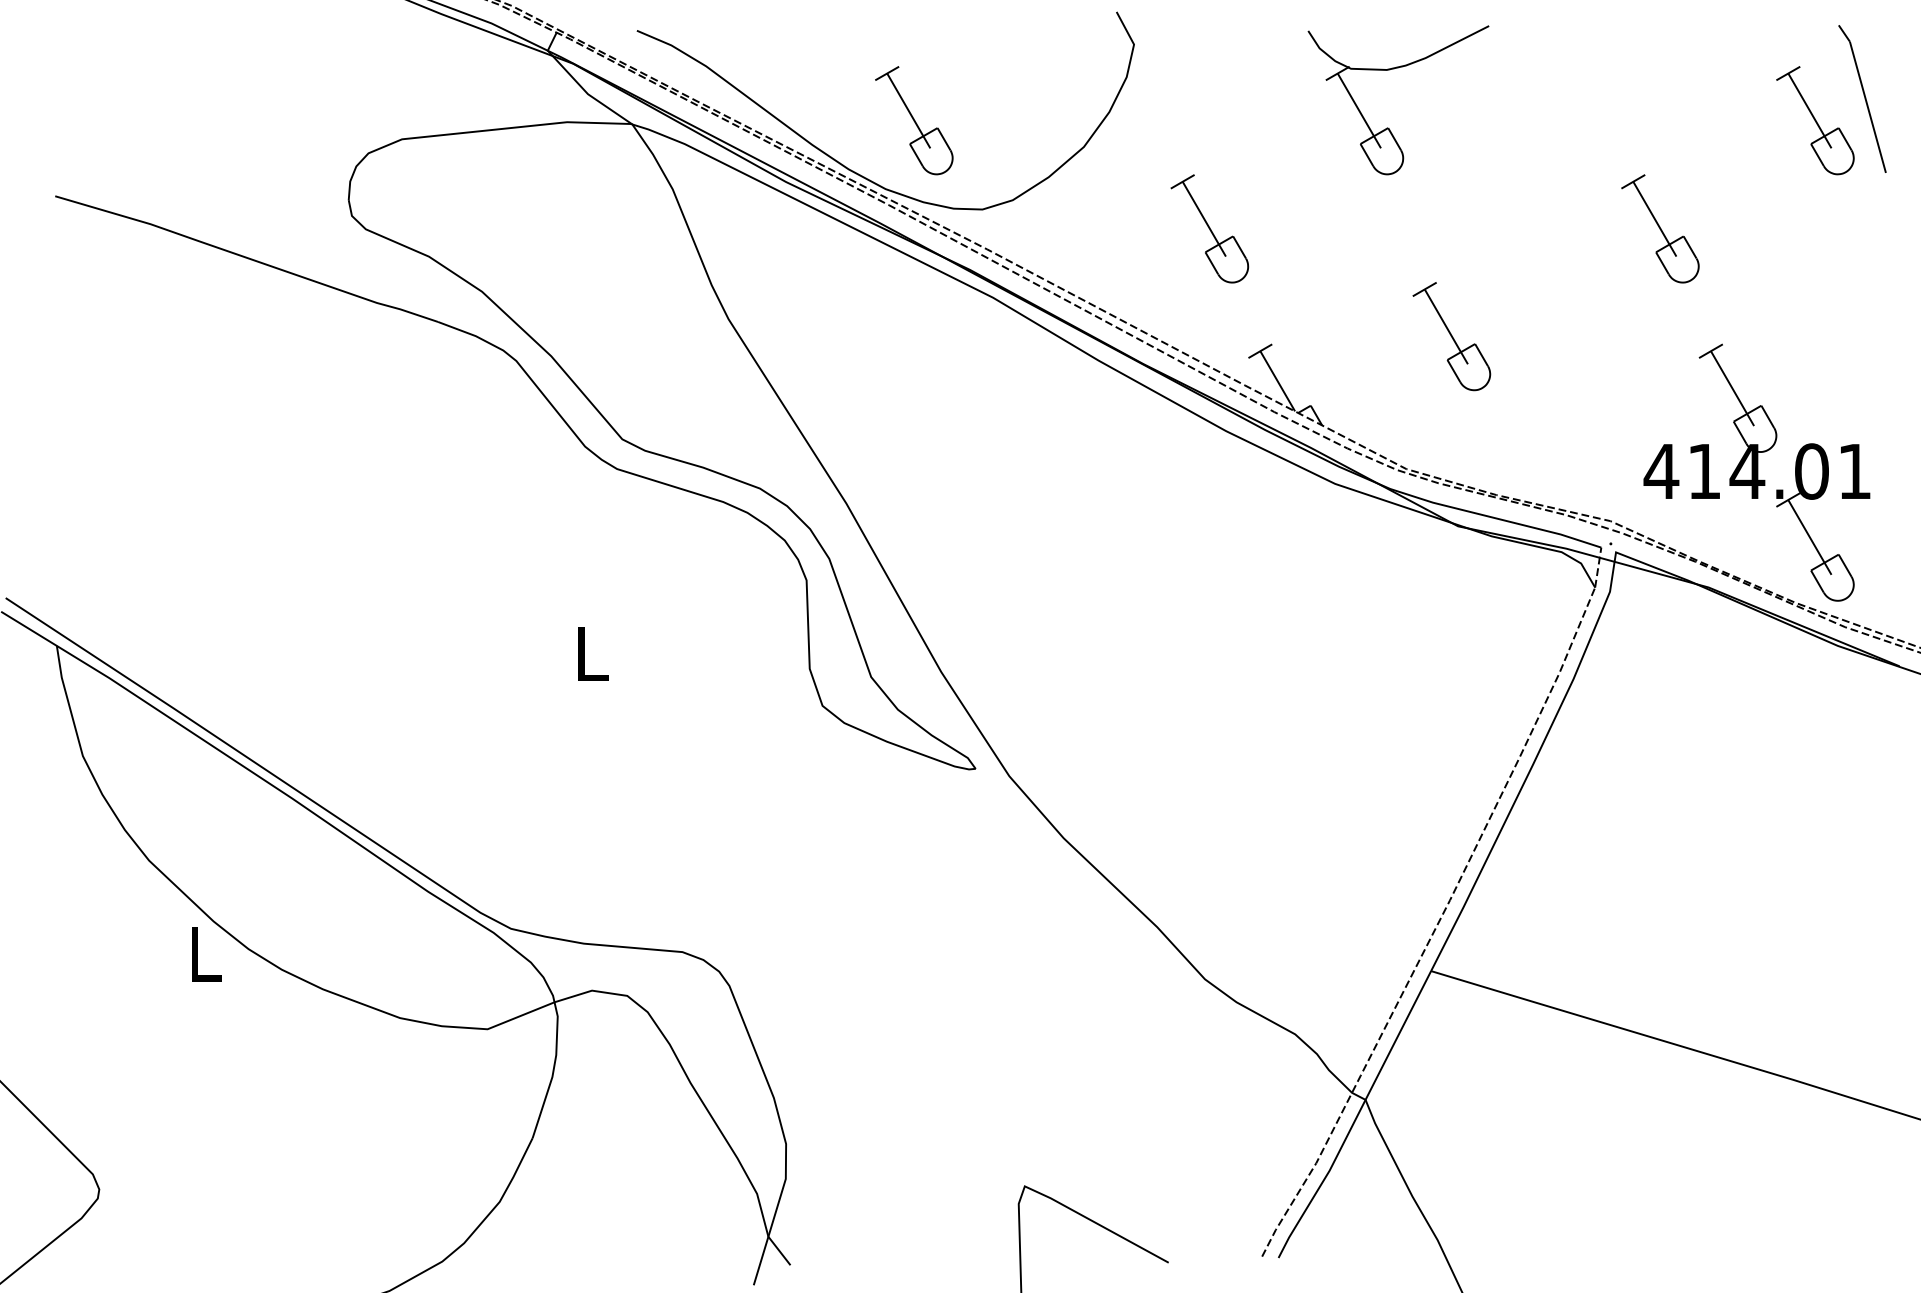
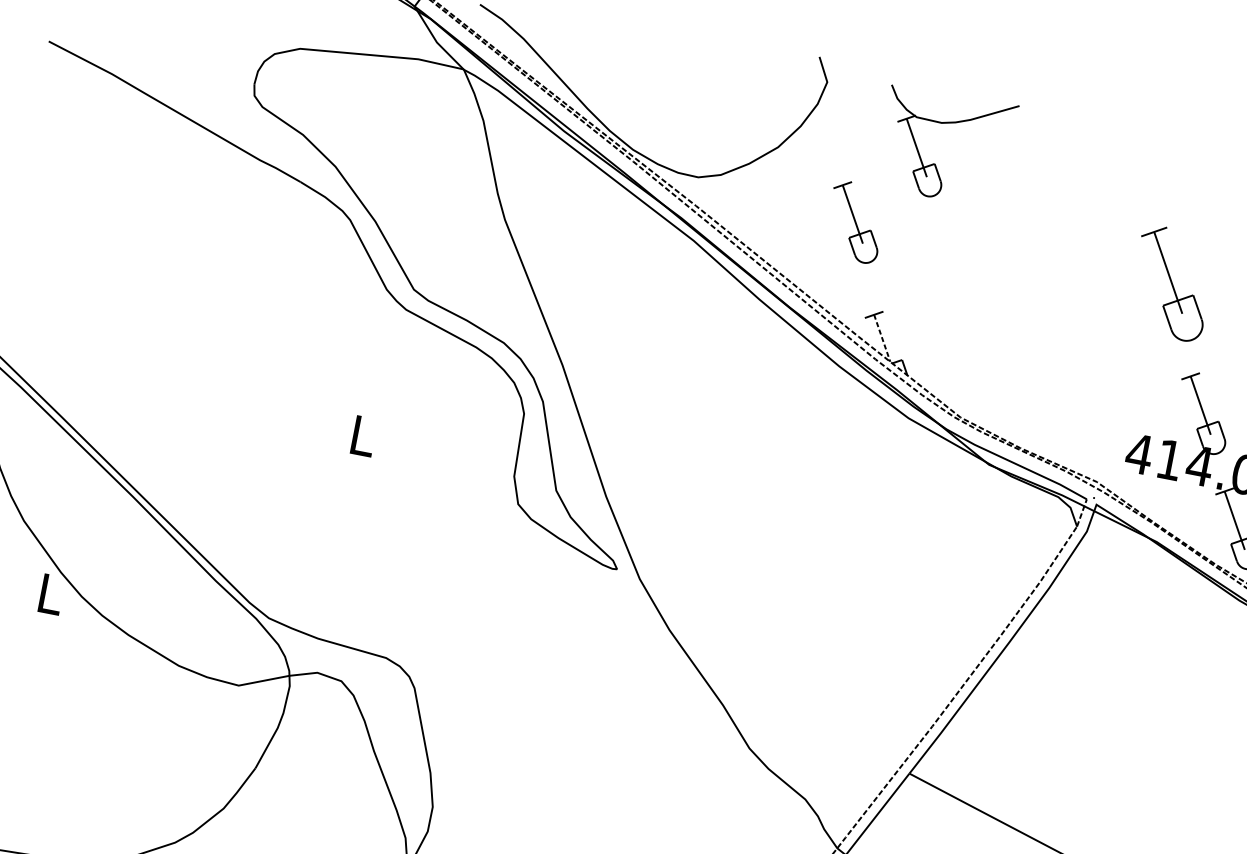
part: (914, 120) -> (662, 105), removed
part: (1388, 127) -> (935, 163), moved
part: (1660, 228) -> (1171, 283), size x1.4
part: (1451, 336) -> (1010, 330), removed
line: (1277, 381) -> (882, 338), solid -> dashed

